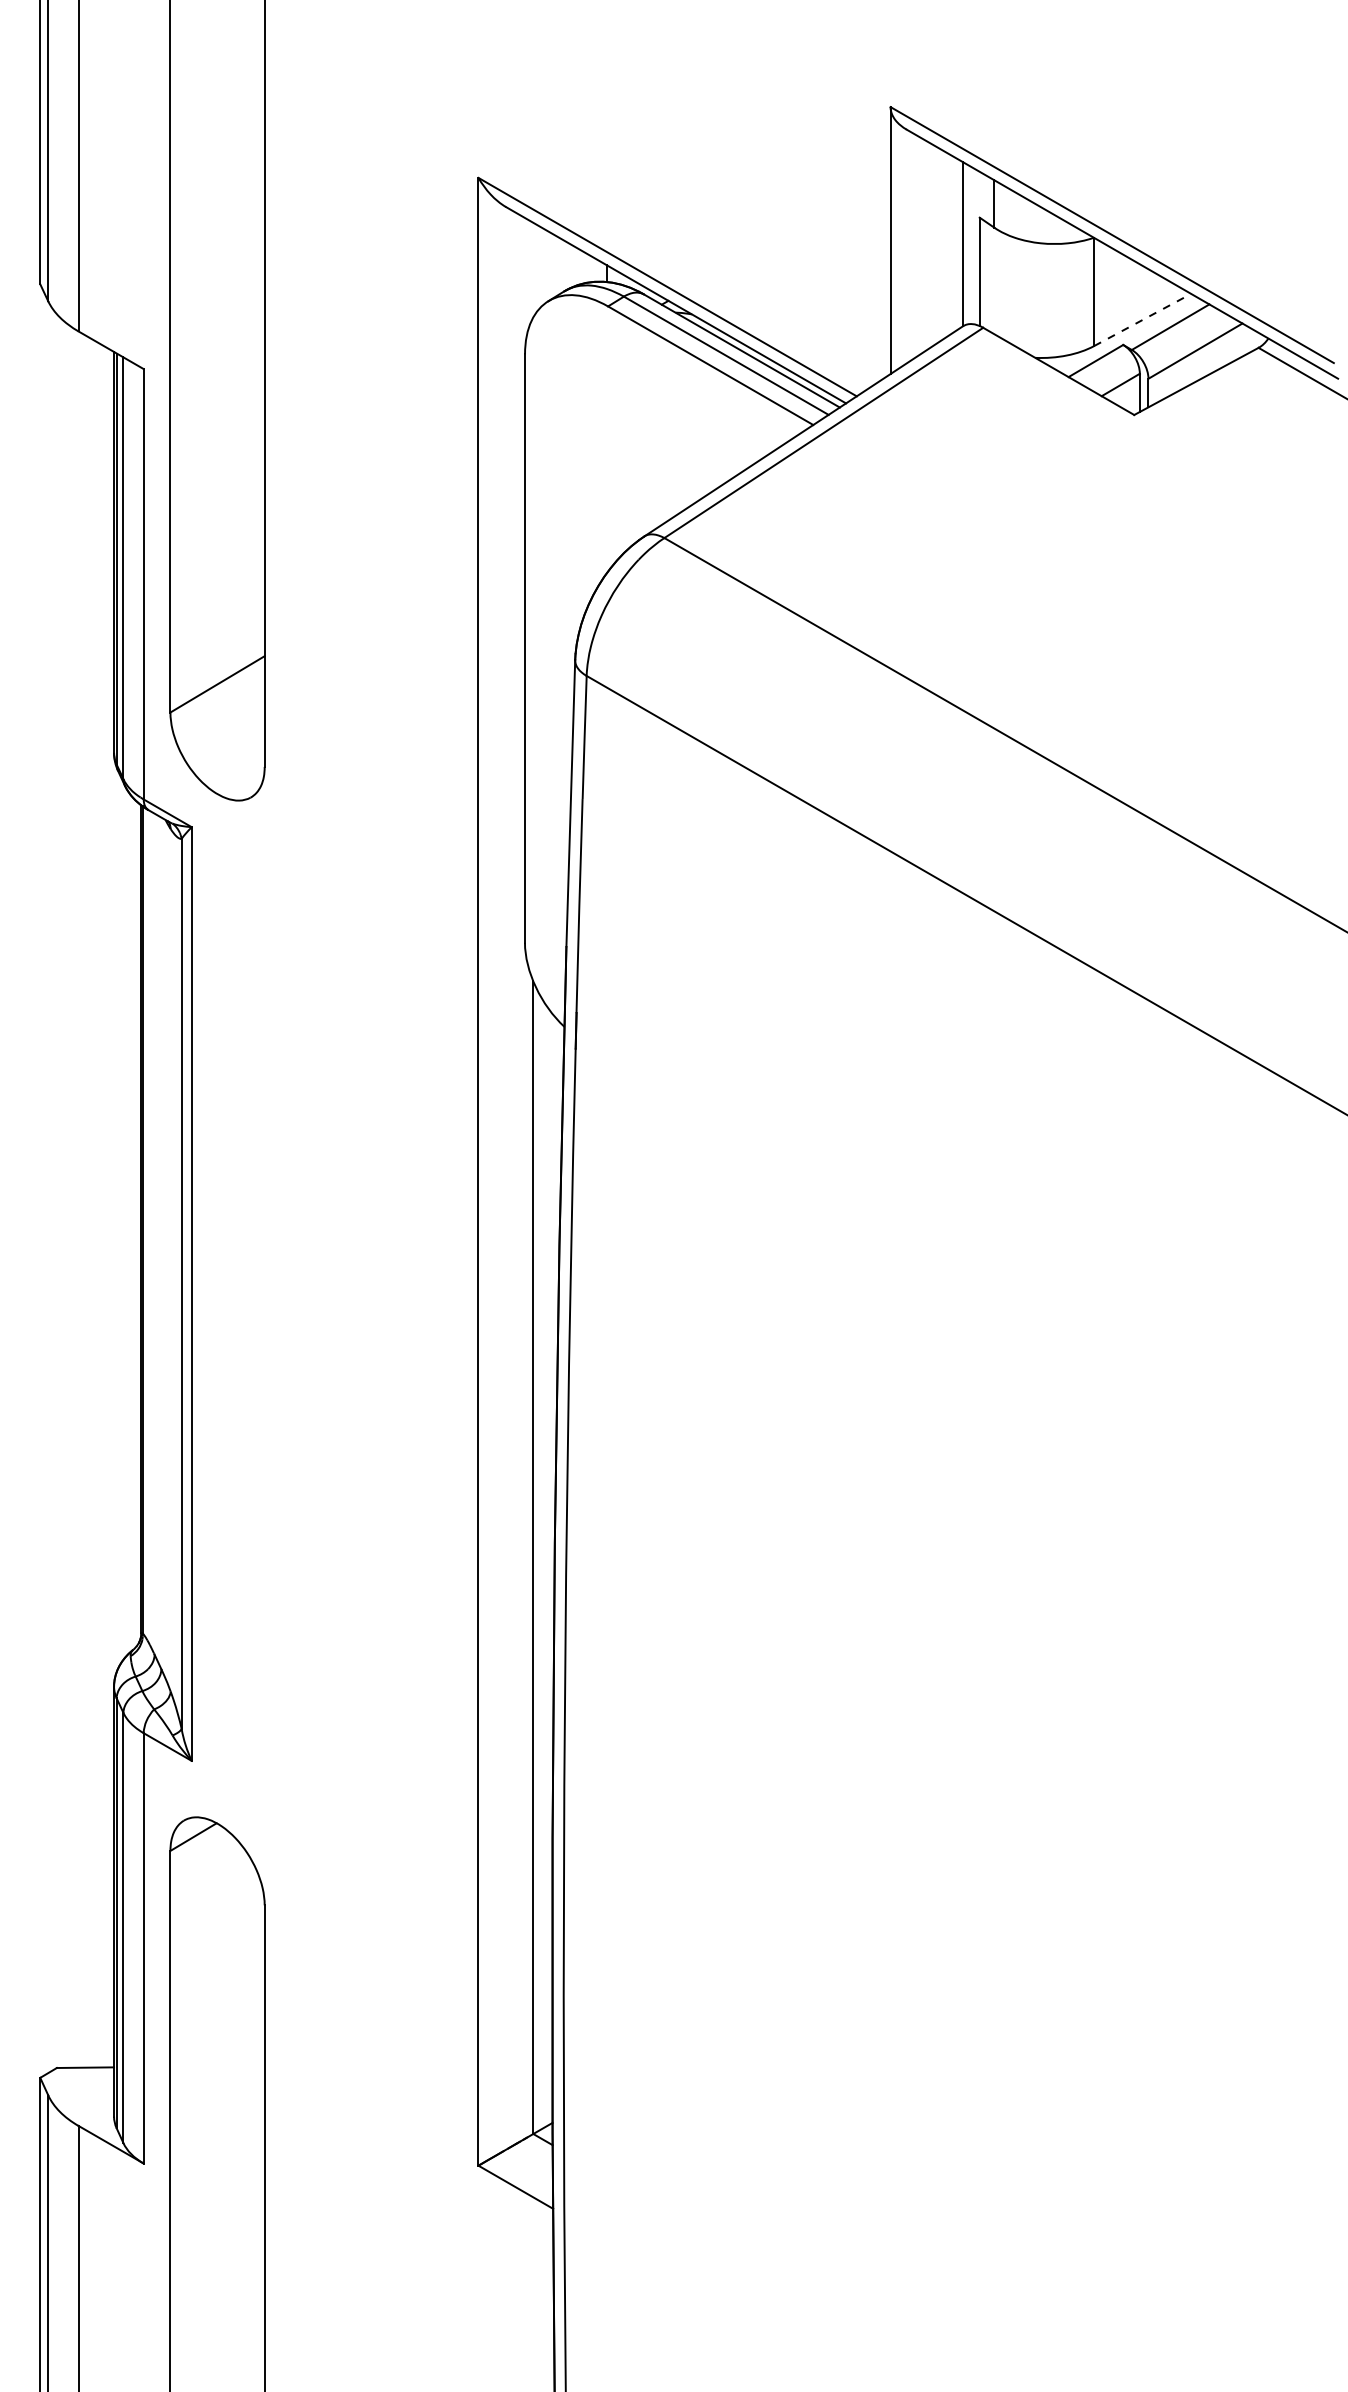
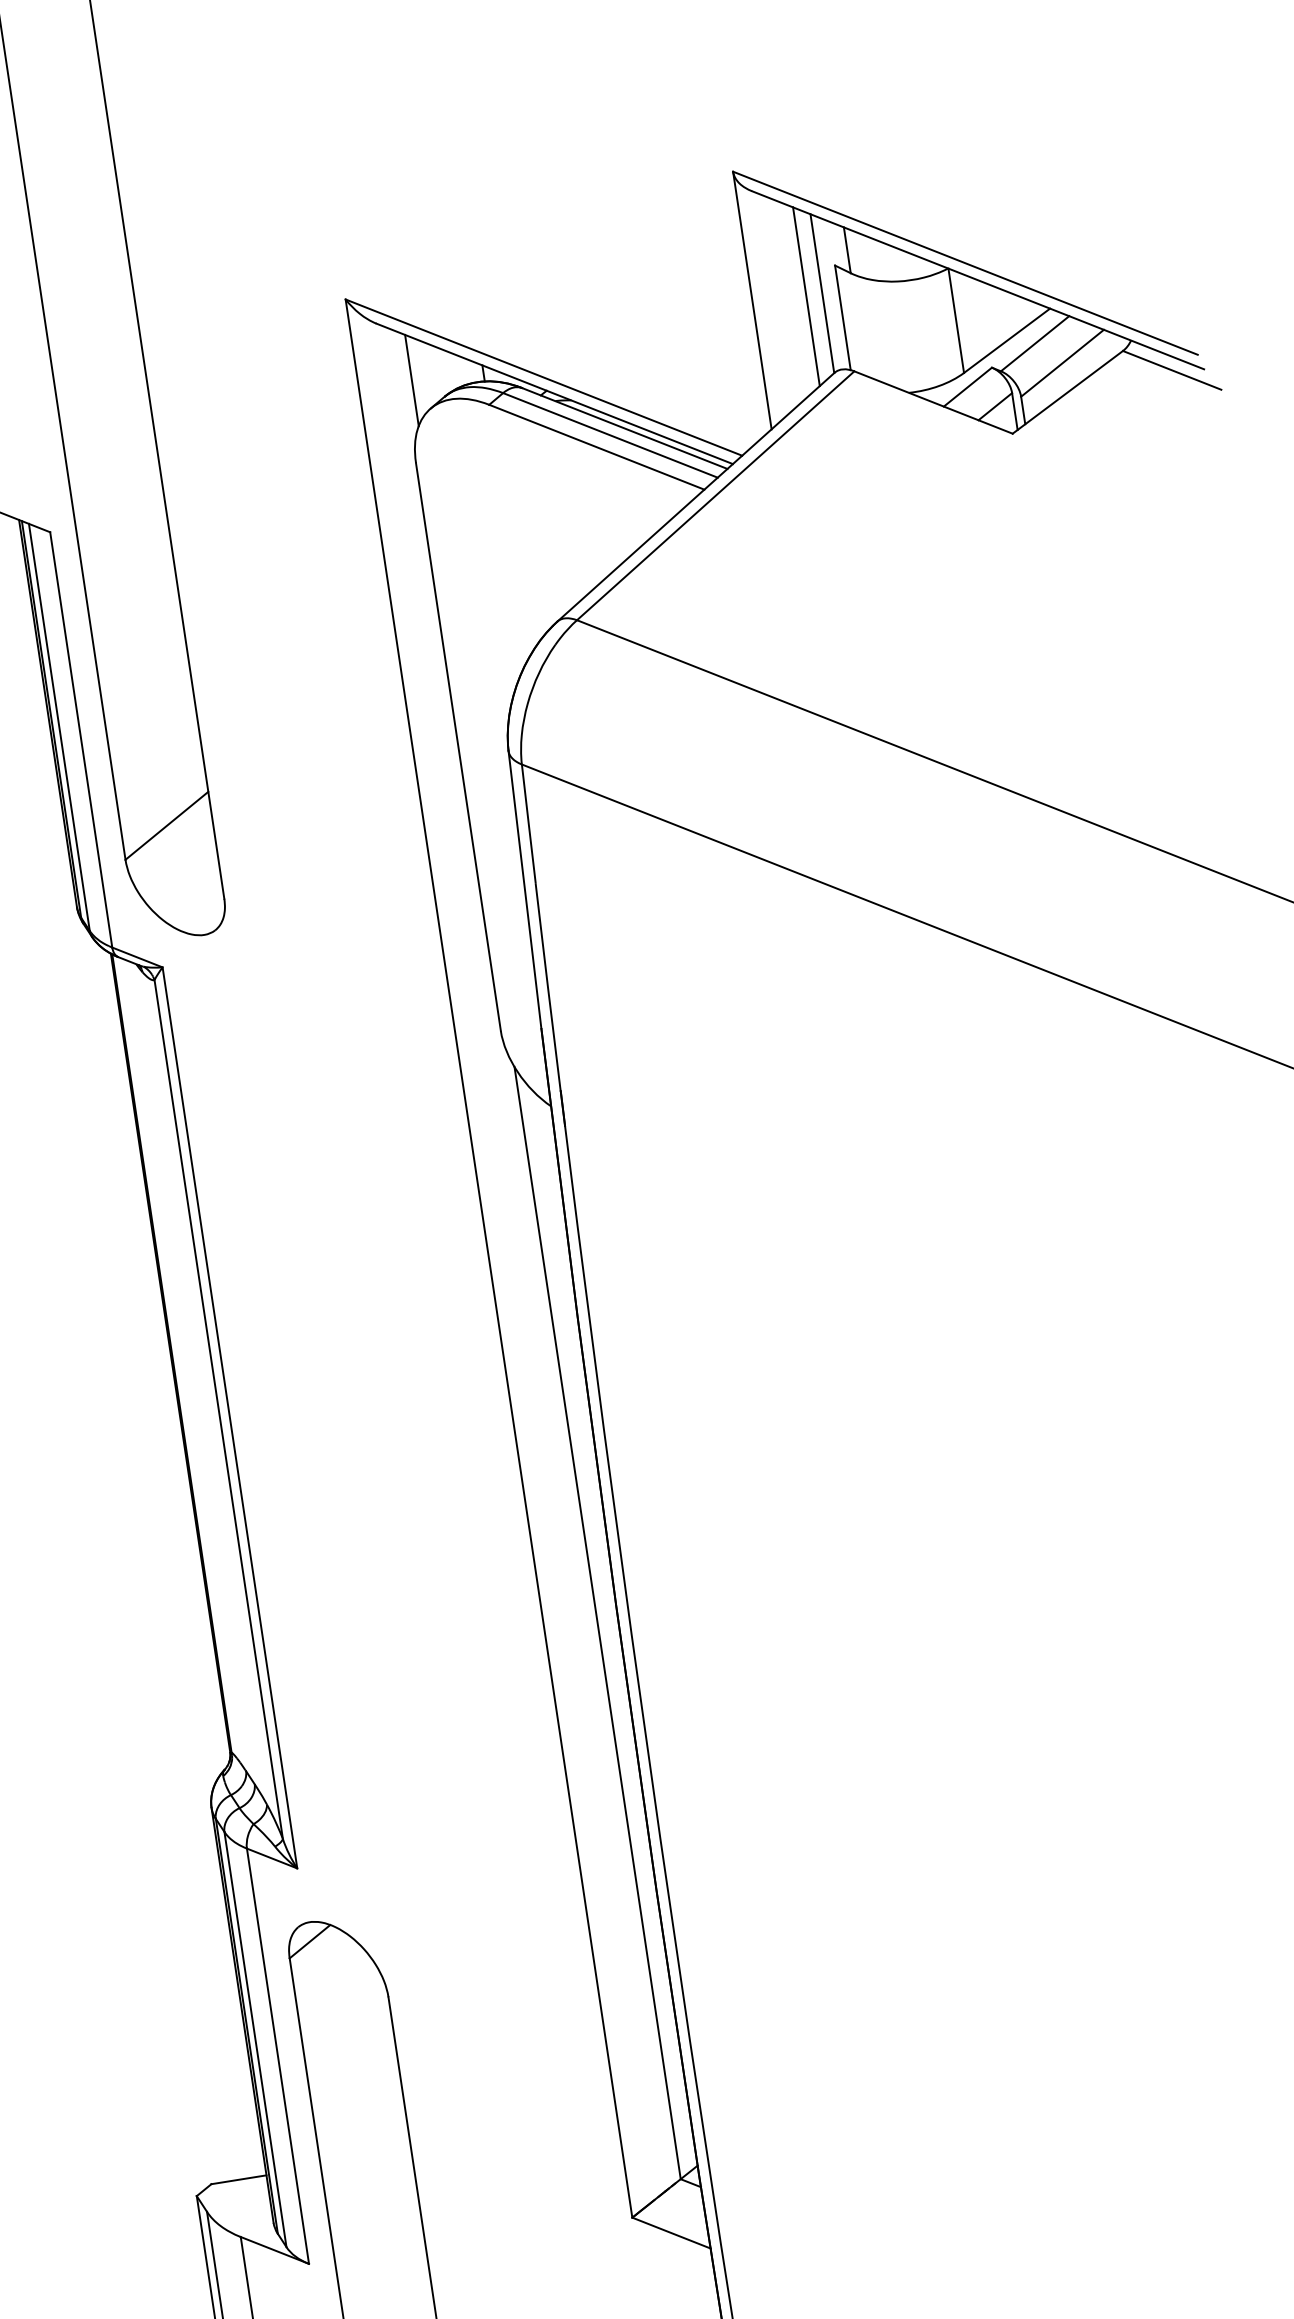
line: (945, 244) -> (805, 296), added
line: (533, 269) -> (411, 379), added
line: (1143, 319) -> (1007, 340), dashed -> solid

